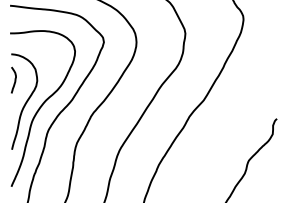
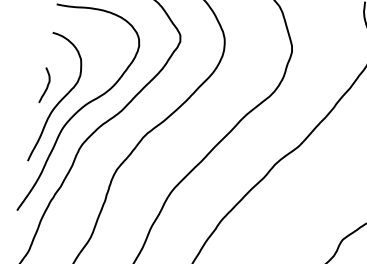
curve: (14, 79) -> (46, 84), moved

